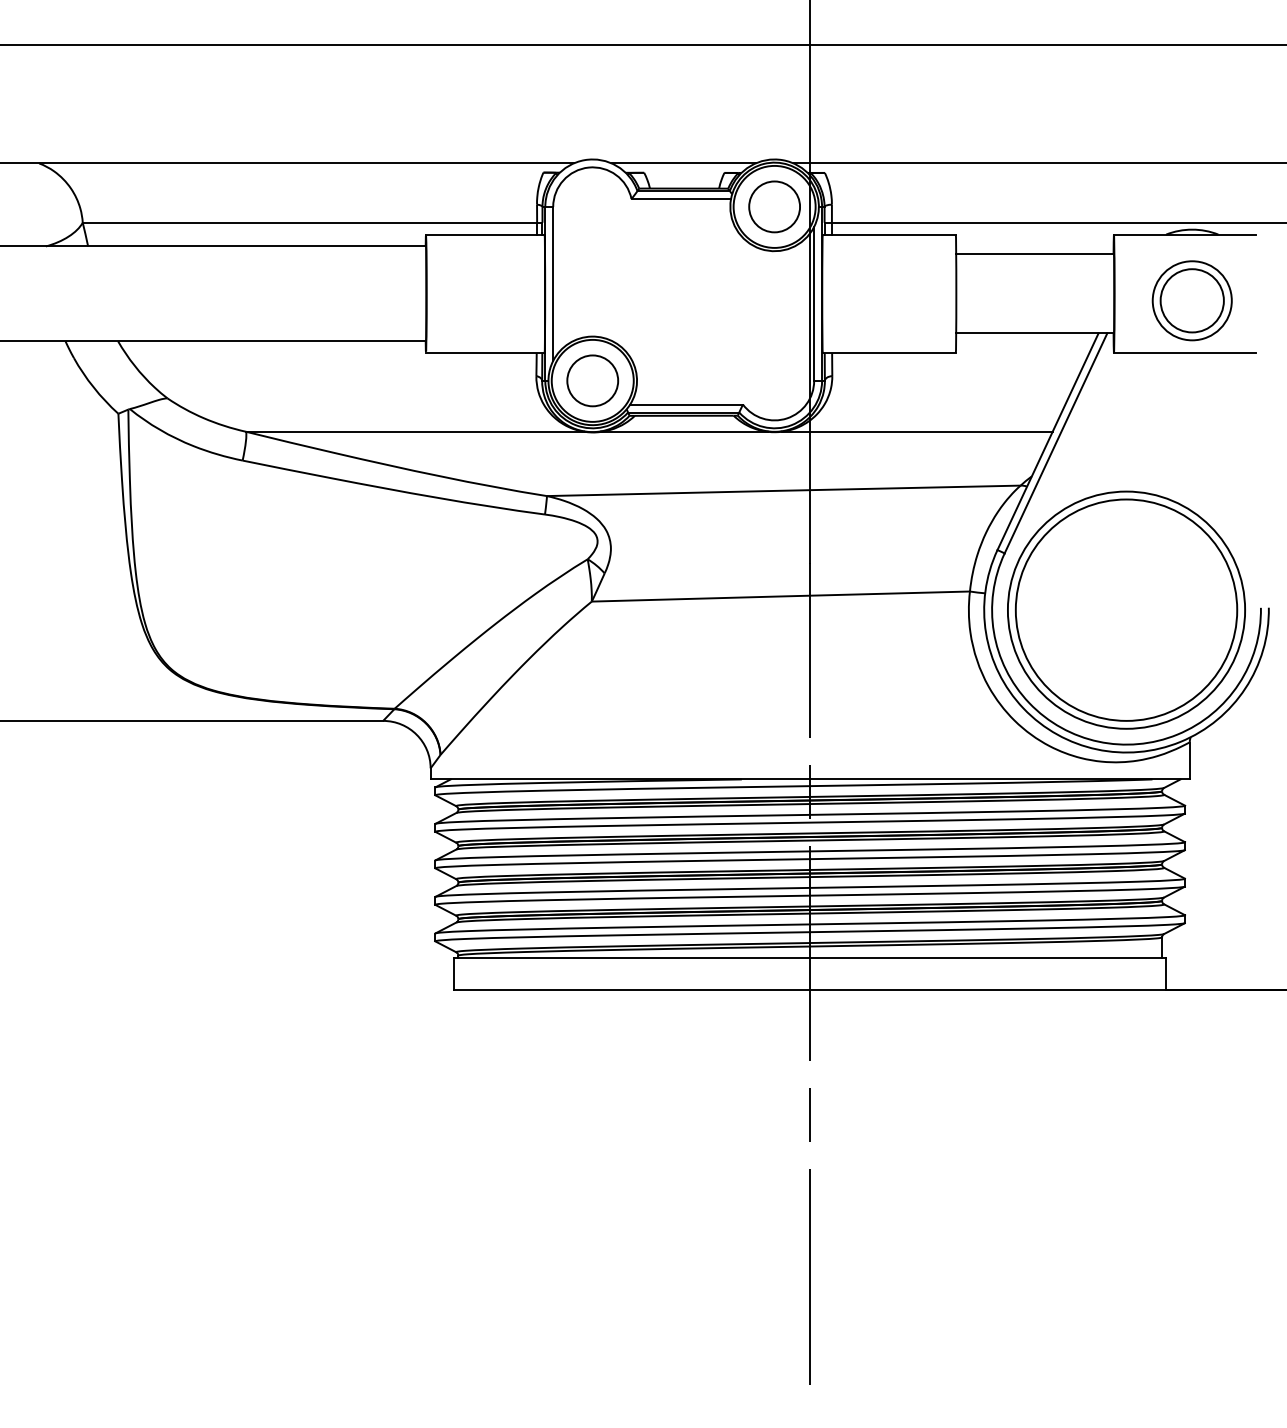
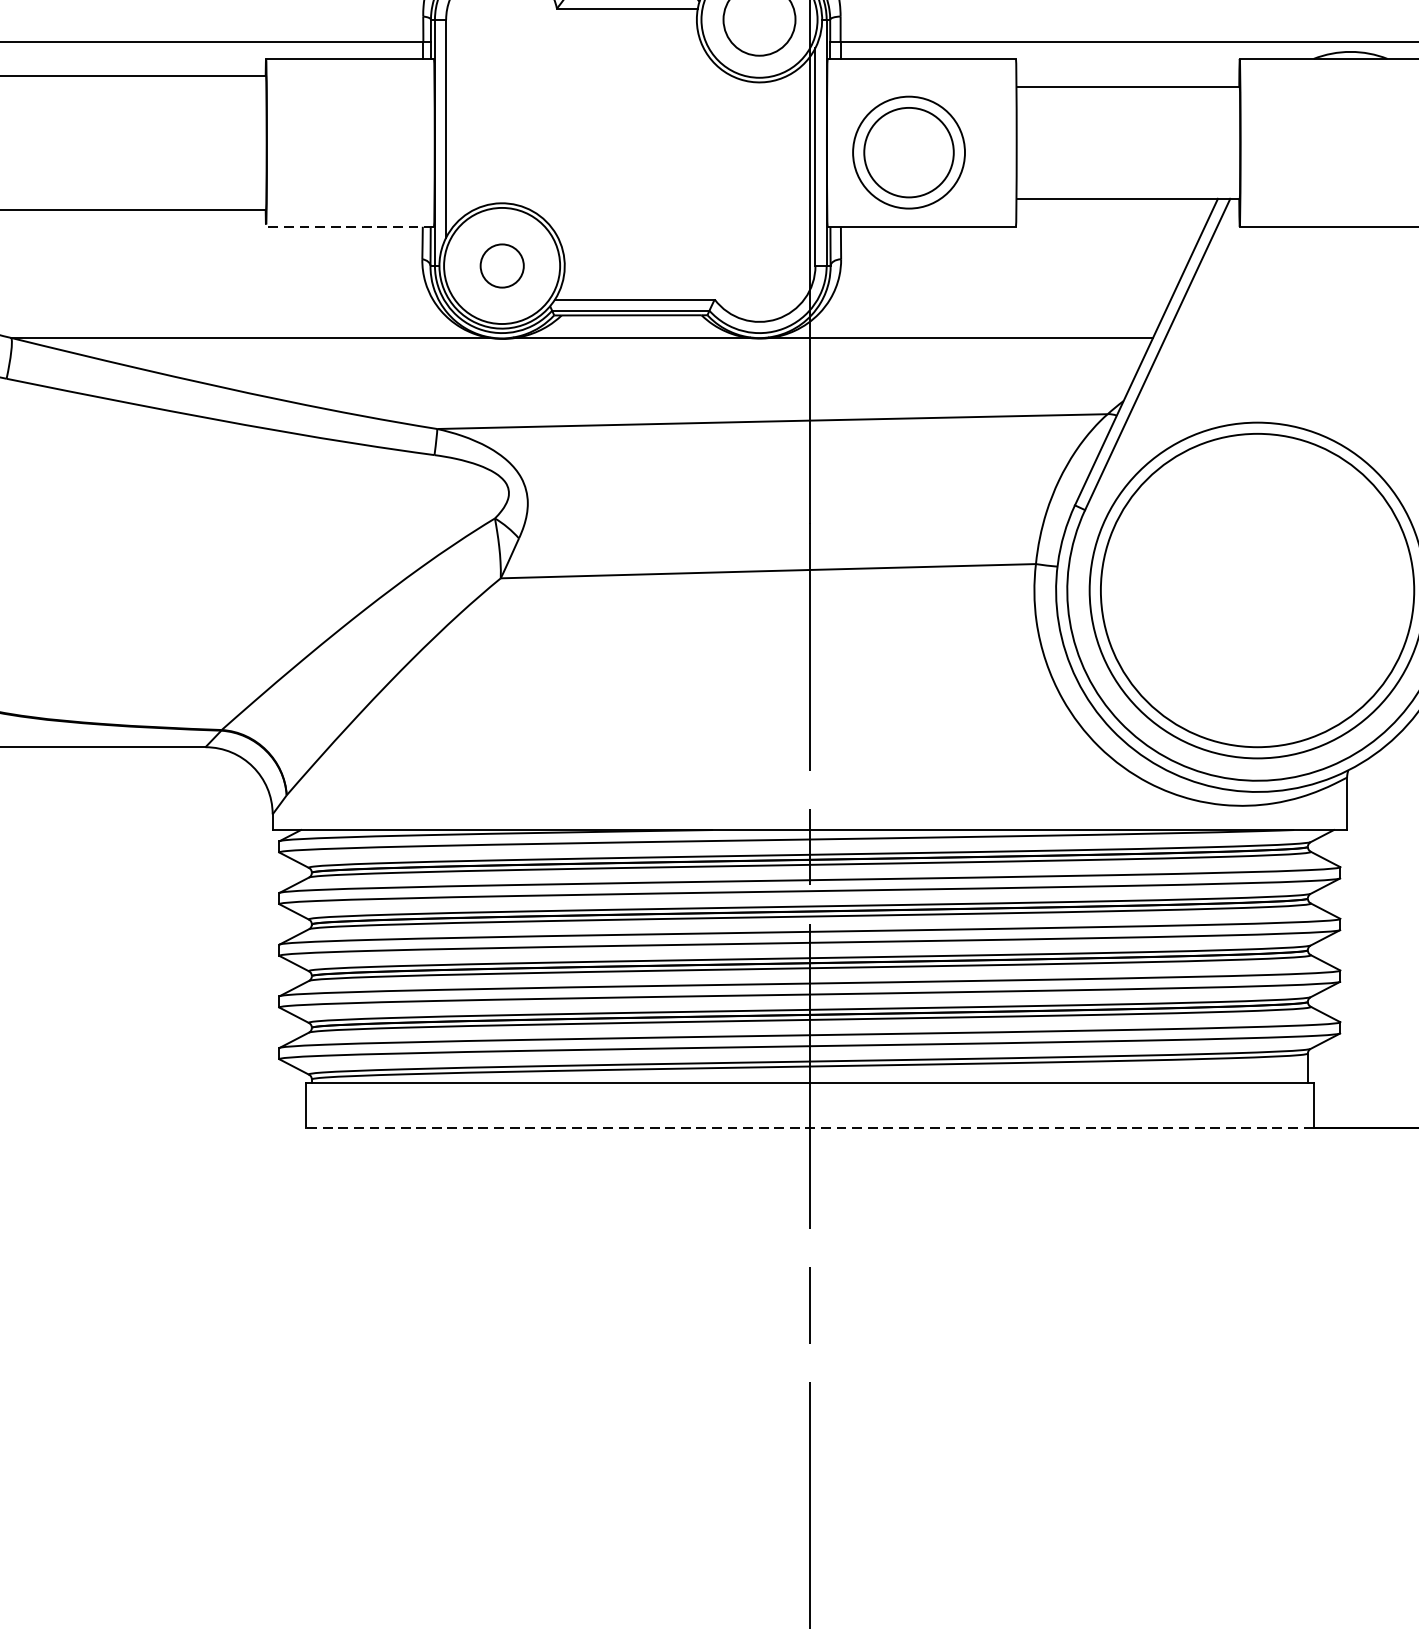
part: (1191, 300) -> (907, 152), moved
line: (484, 353) -> (348, 227), solid -> dashed
circle: (592, 380) -> (501, 265), size x0.6
line: (810, 989) -> (810, 1127), solid -> dashed

